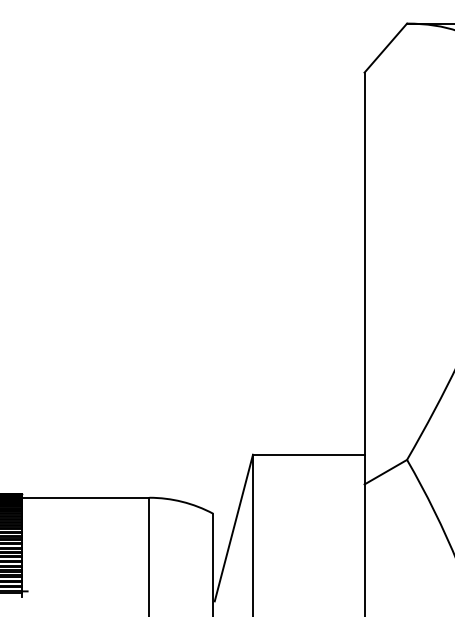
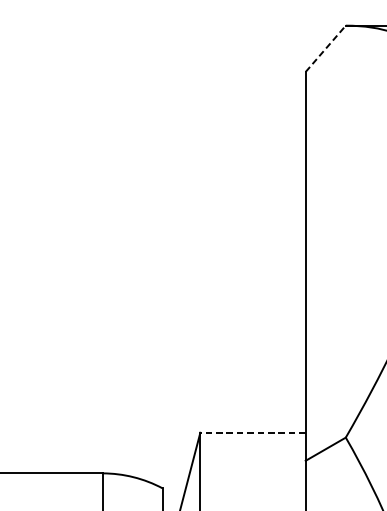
line: (386, 47) -> (326, 48), solid -> dashed
line: (308, 454) -> (252, 432), solid -> dashed

